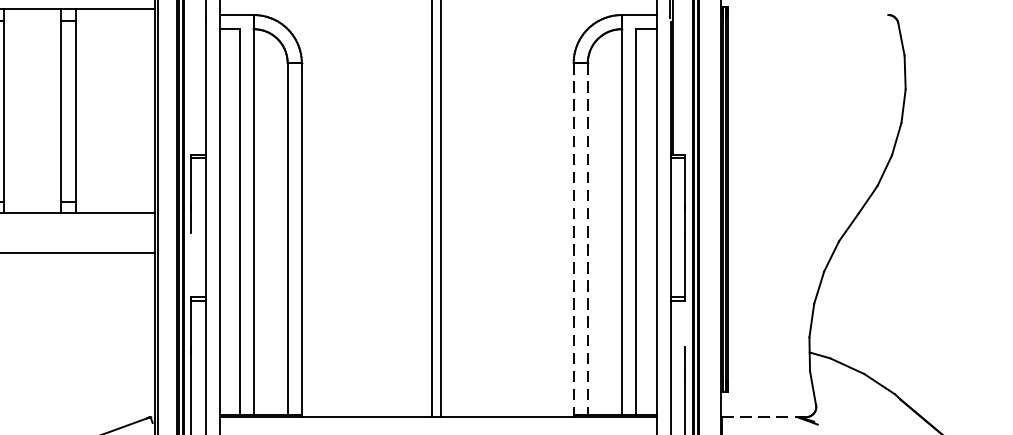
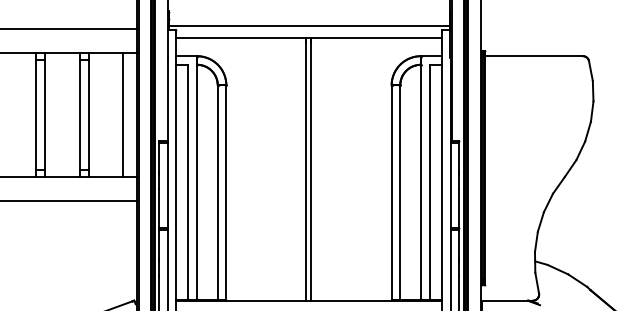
line: (807, 15) -> (533, 56), added
line: (132, 110) -> (123, 114), added
line: (573, 240) -> (391, 193), dashed -> solid
line: (588, 240) -> (400, 193), dashed -> solid
line: (191, 263) -> (159, 207), added
line: (685, 323) -> (459, 243), added
line: (764, 416) -> (507, 300), dashed -> solid

